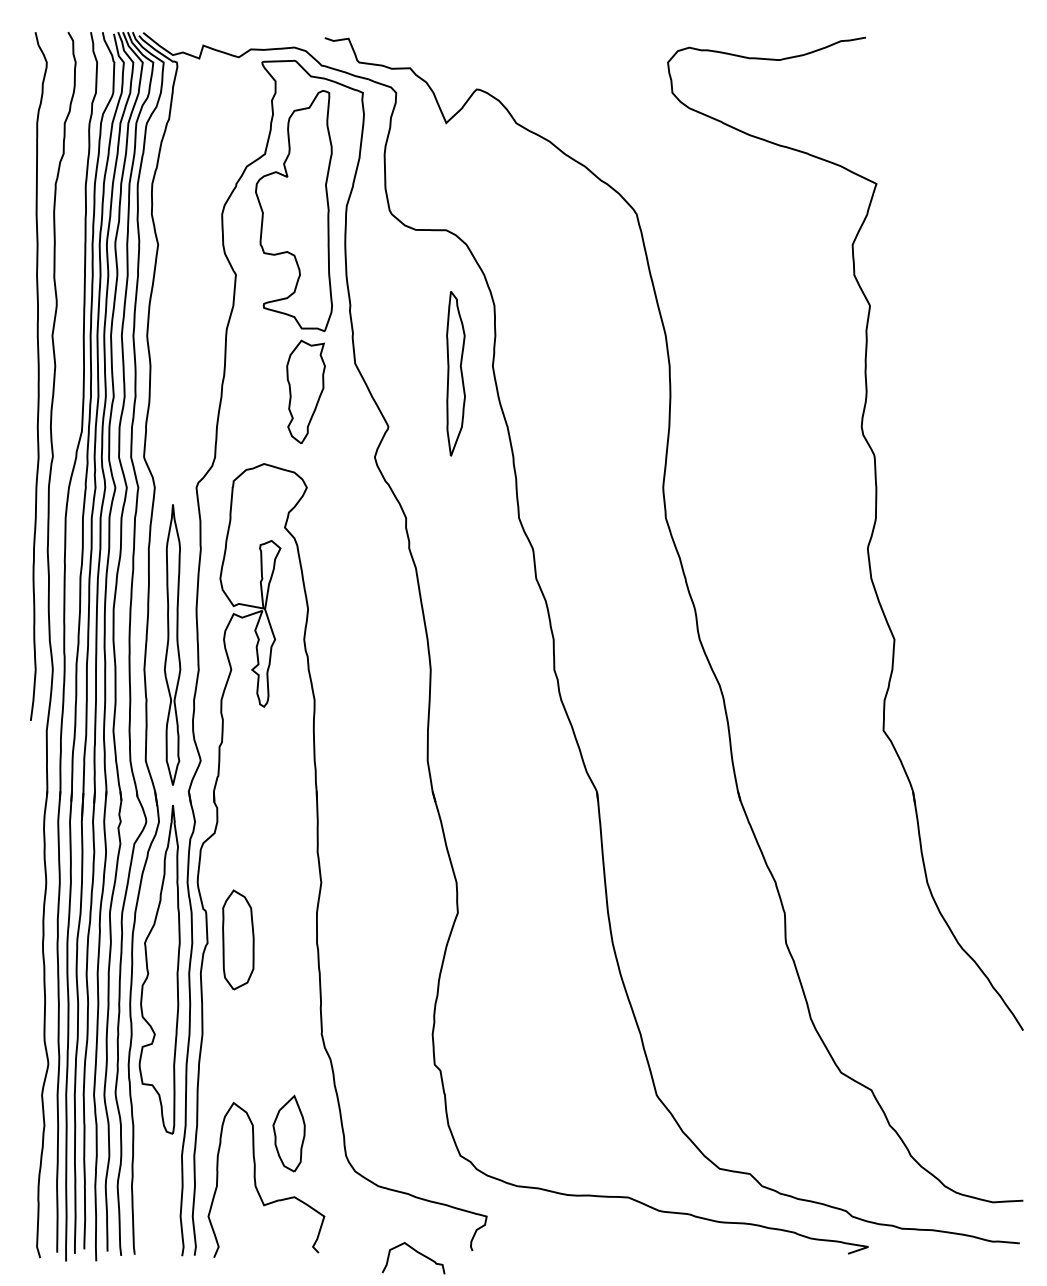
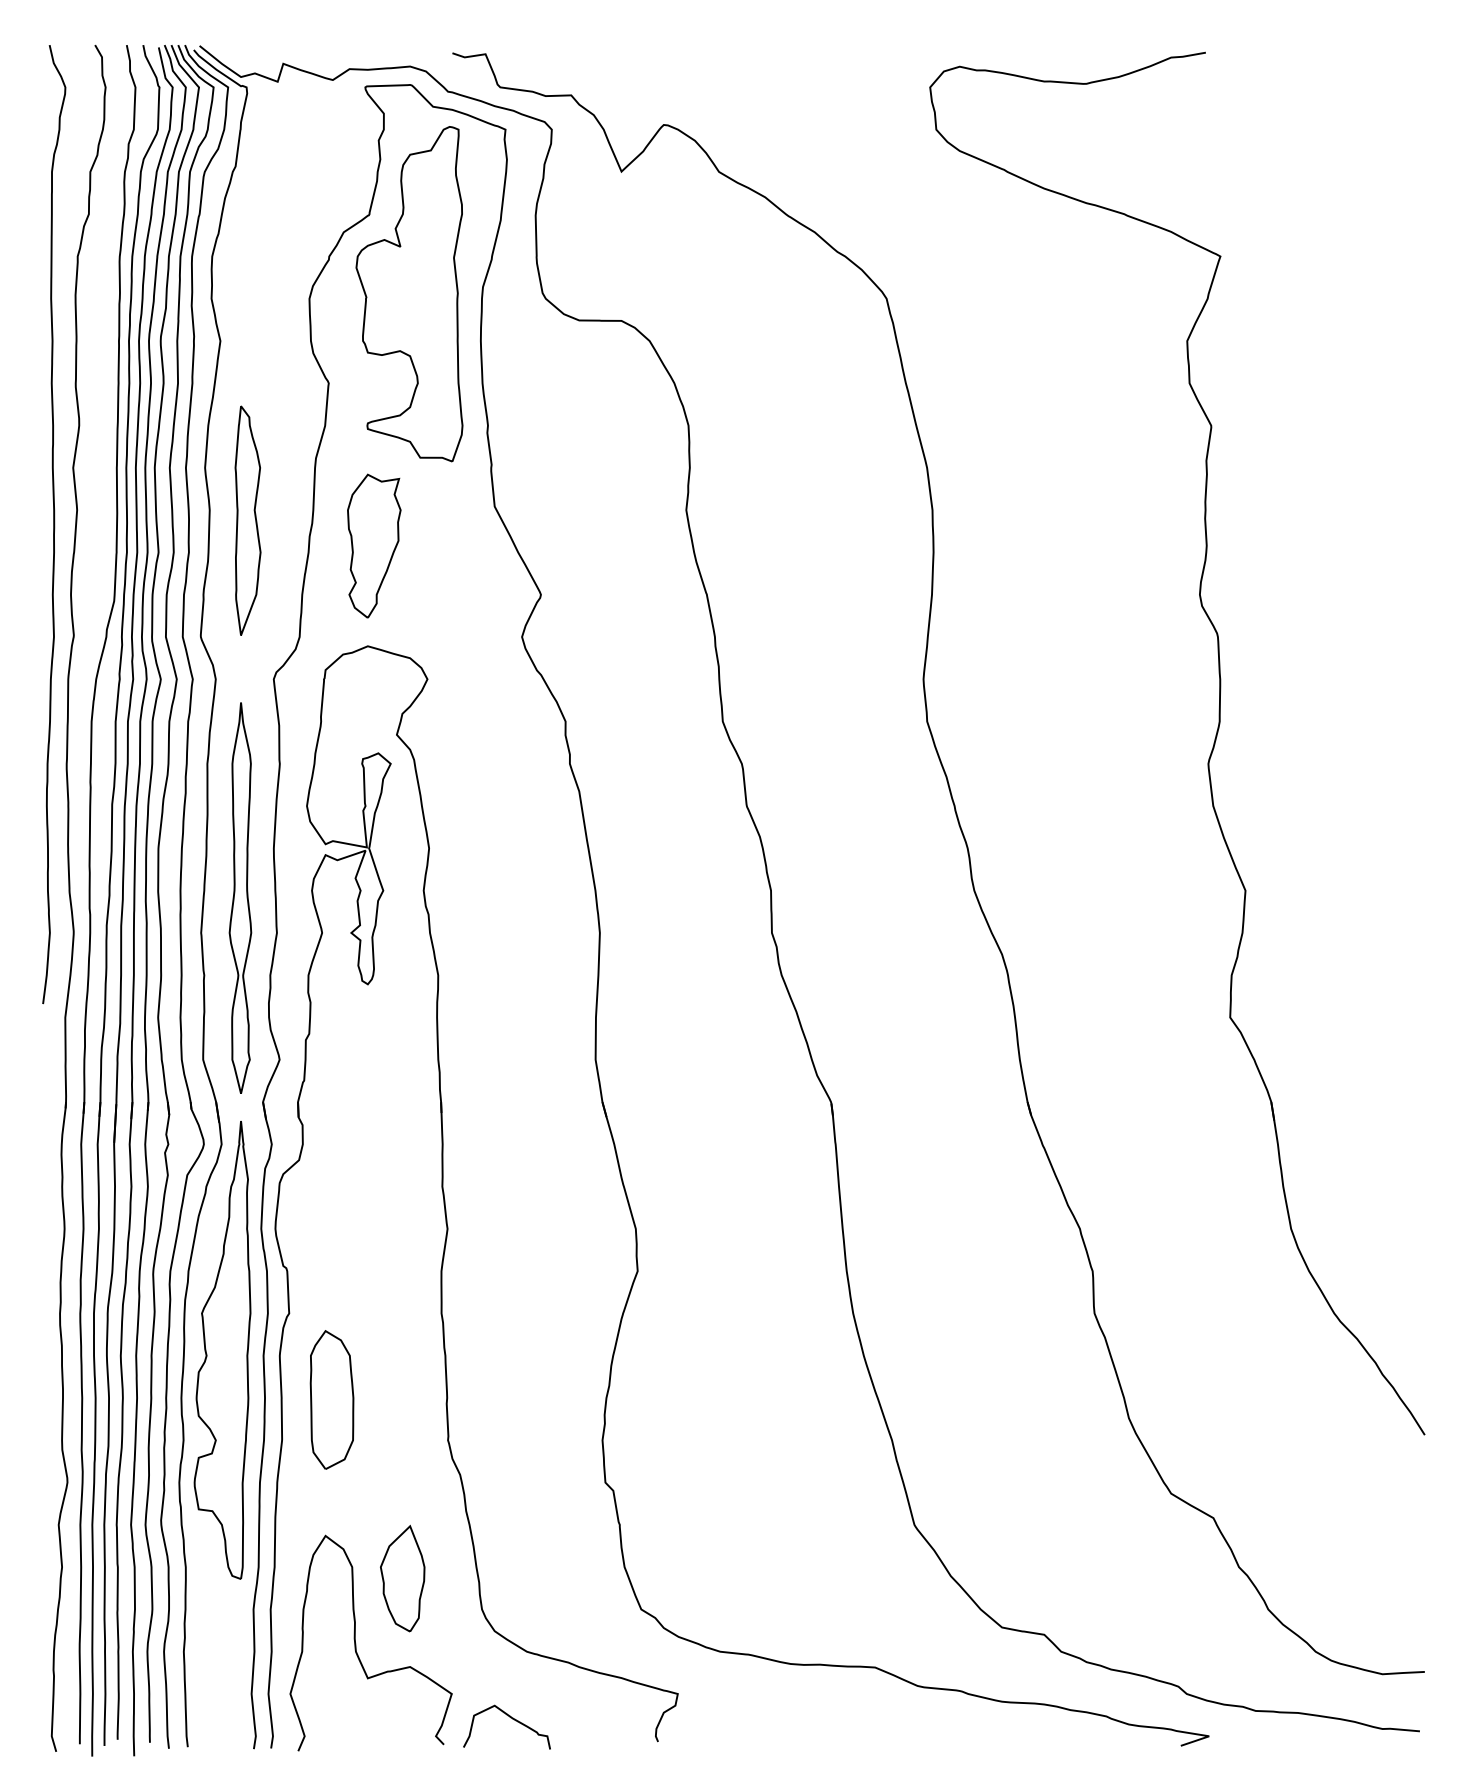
part: (455, 373) -> (247, 520), moved
part: (306, 391) -> (374, 545), moved
part: (237, 939) -> (331, 1399), moved
curve: (416, 1252) -> (510, 1718), moved

